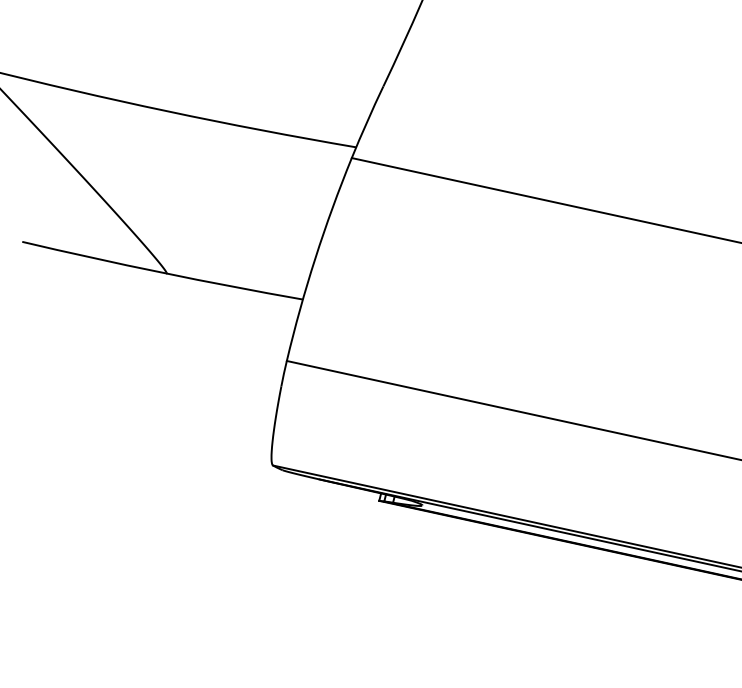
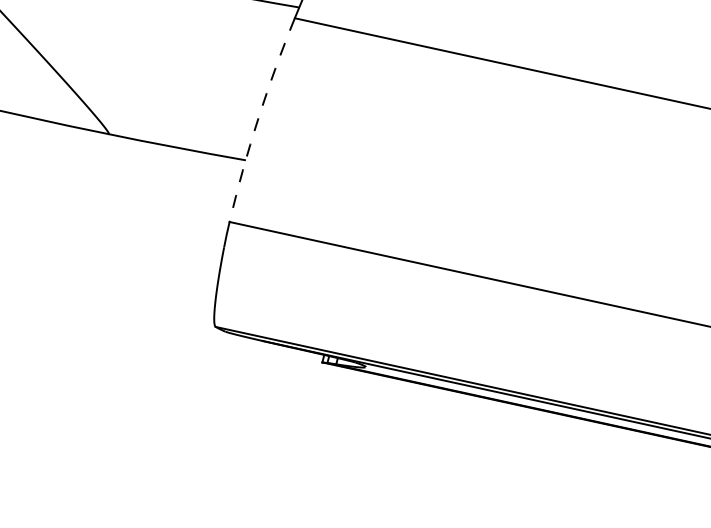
arc: (315, 258) -> (258, 119), solid -> dashed

